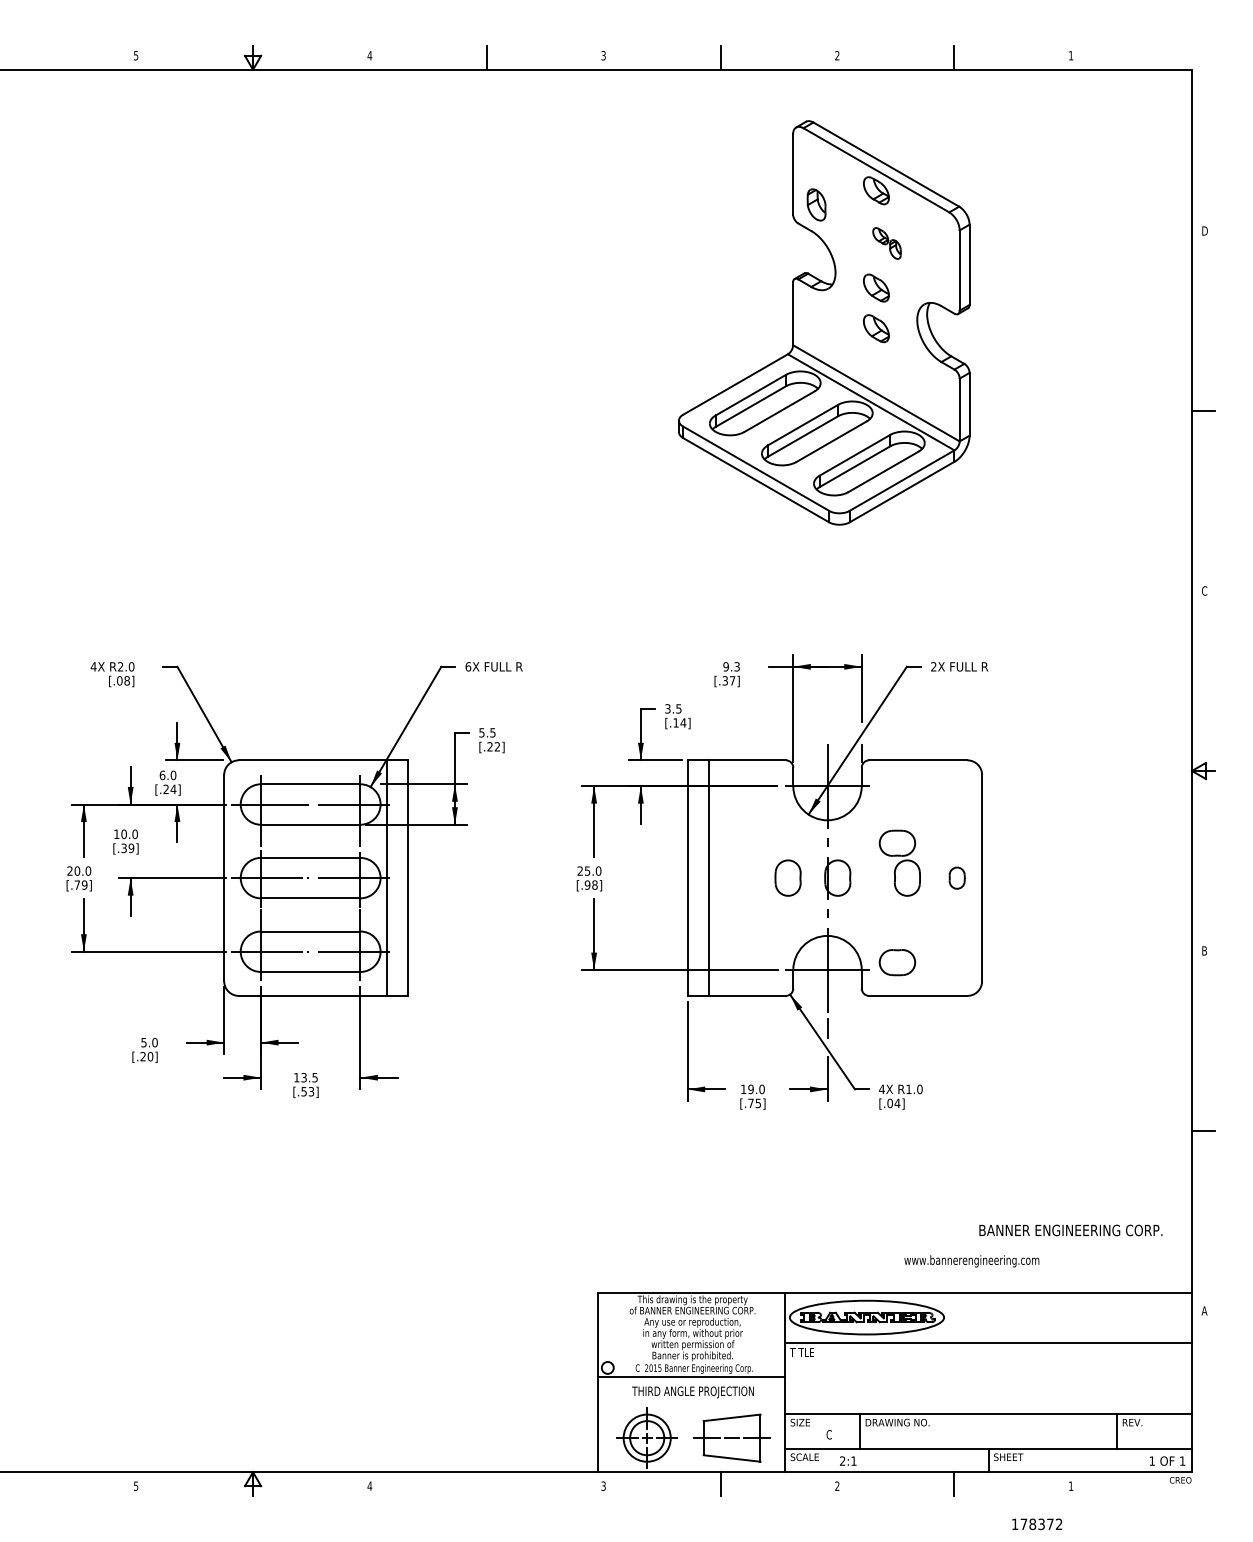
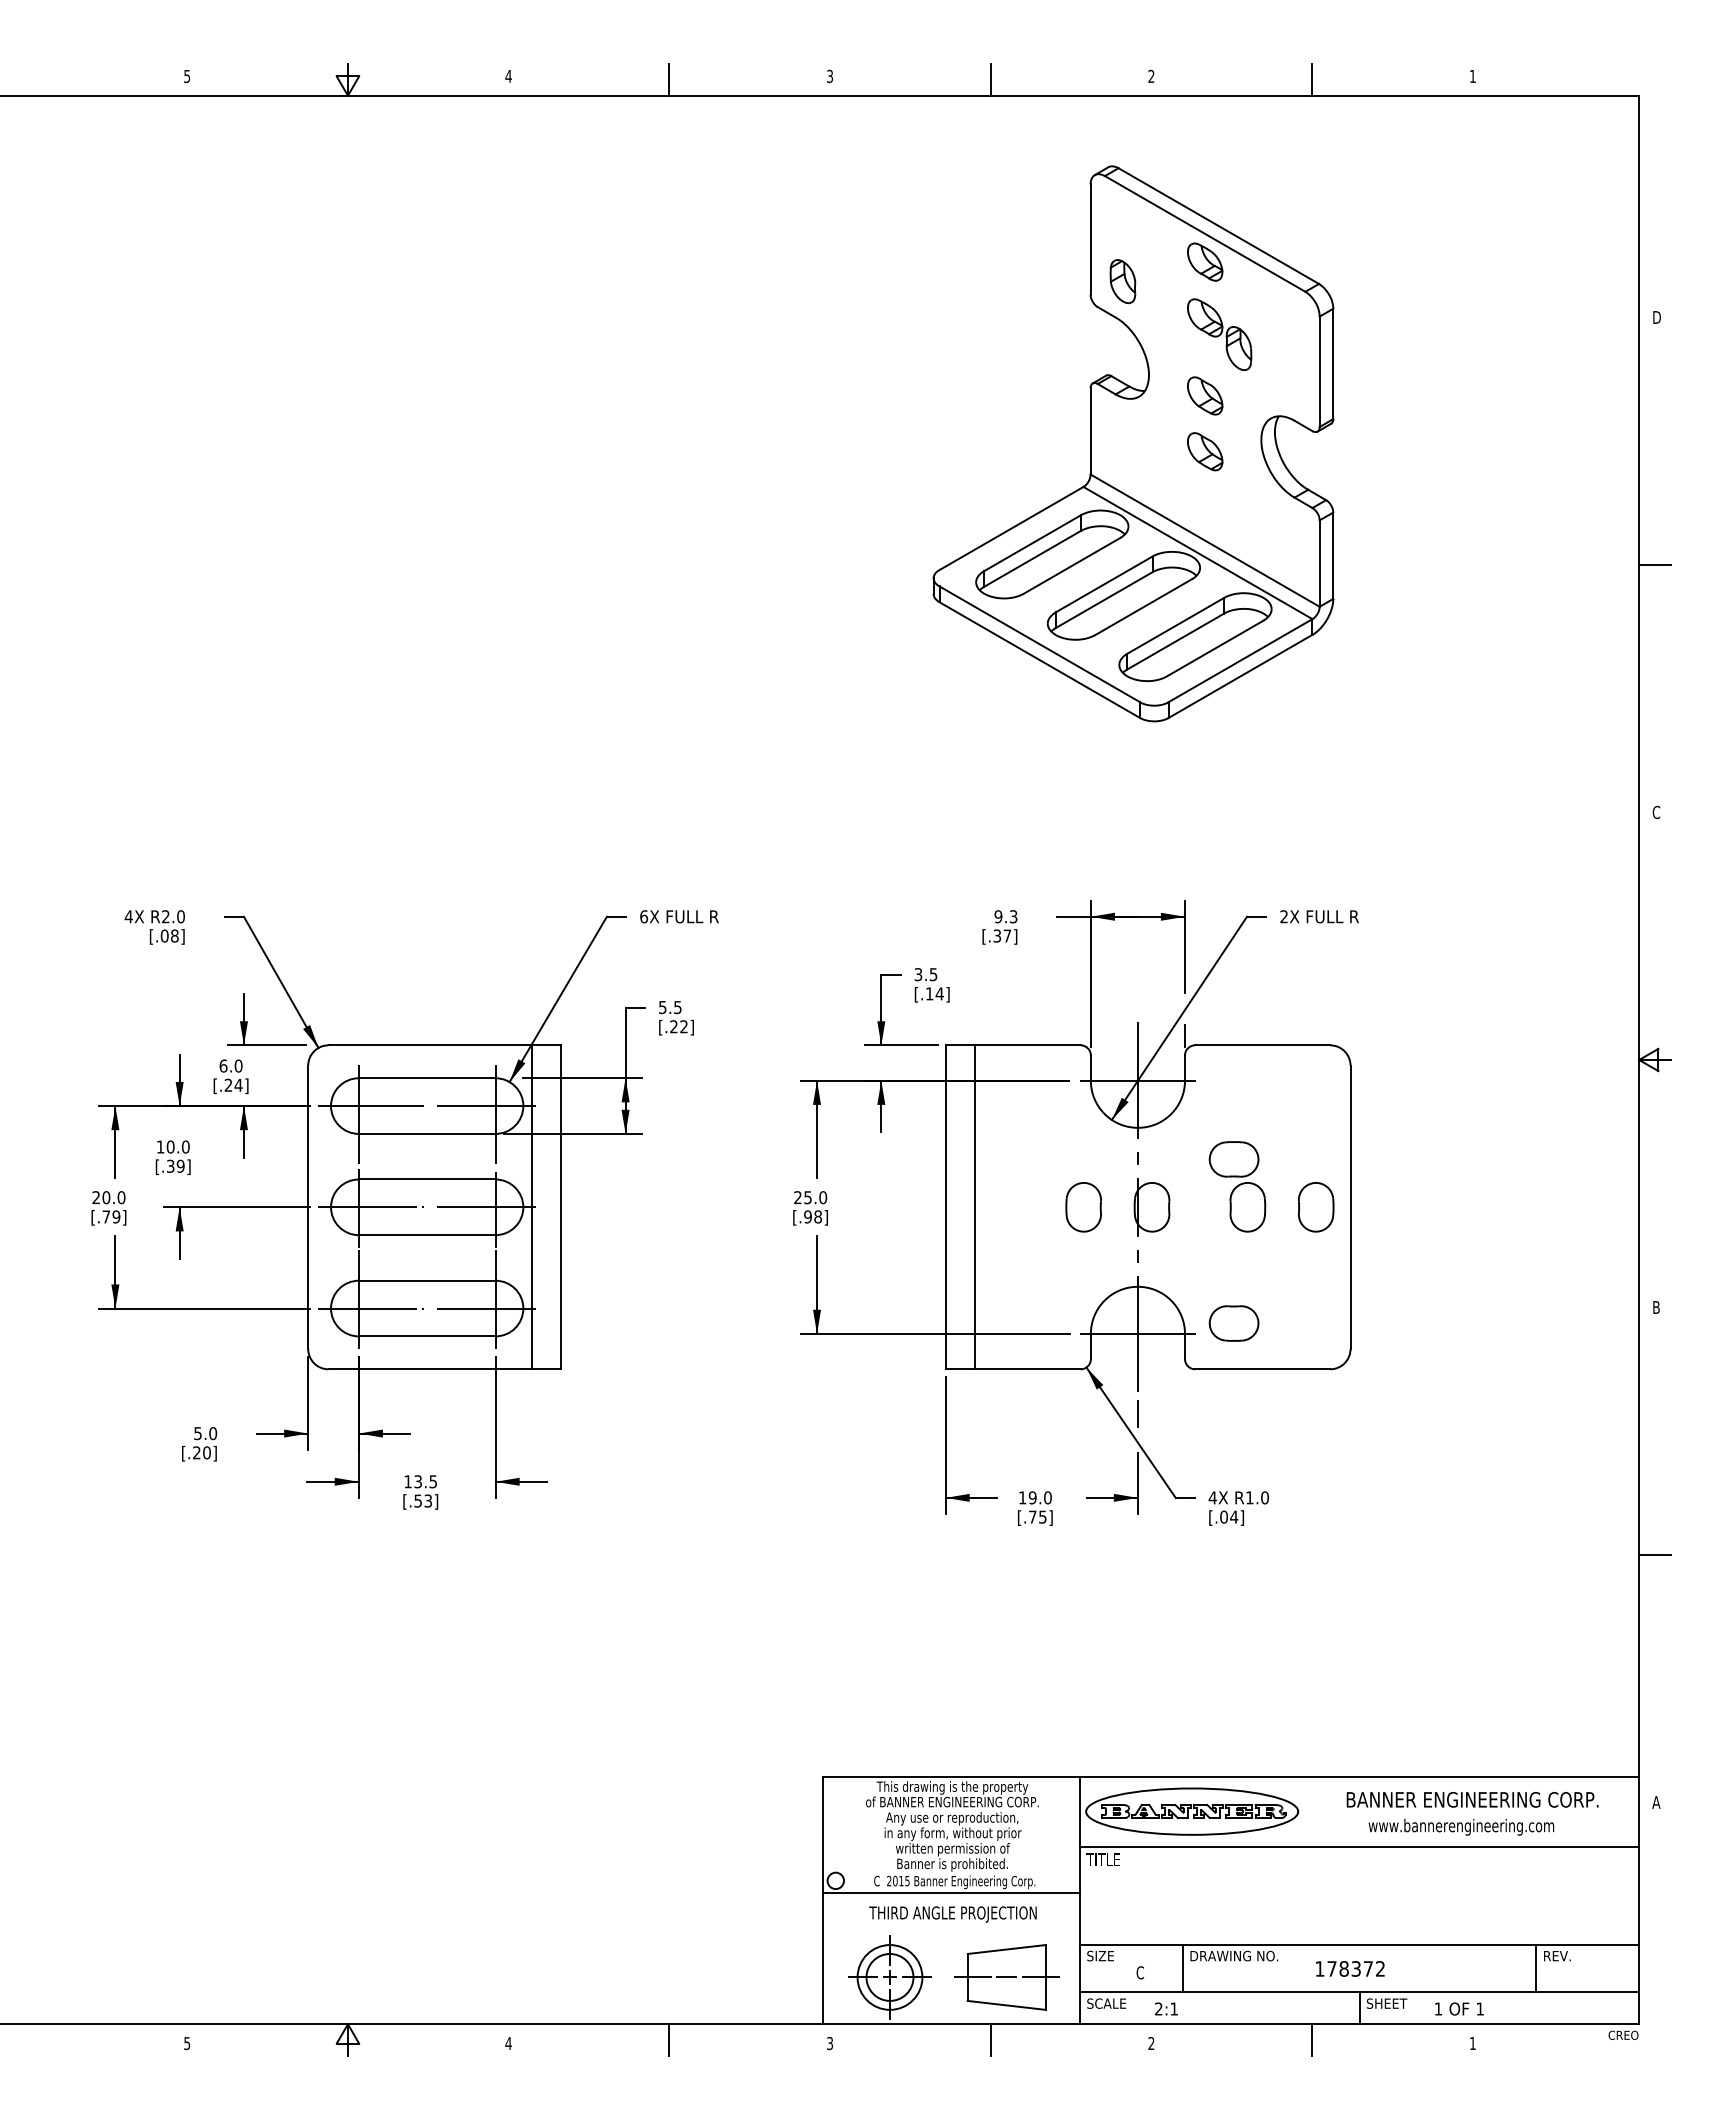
part: (886, 243) -> (1219, 334), size x1.67
part: (957, 878) -> (1316, 1207), size x1.67
text: (1070, 1230) -> (1472, 1799), moved
text: (971, 1260) -> (1461, 1826), moved
text: (1167, 1460) -> (1459, 2008), moved
line: (486, 1484) -> (669, 2040), added
text: (1037, 1524) -> (1350, 1968), moved

